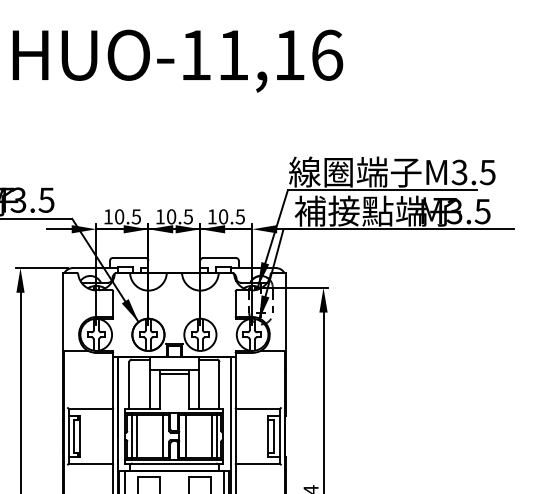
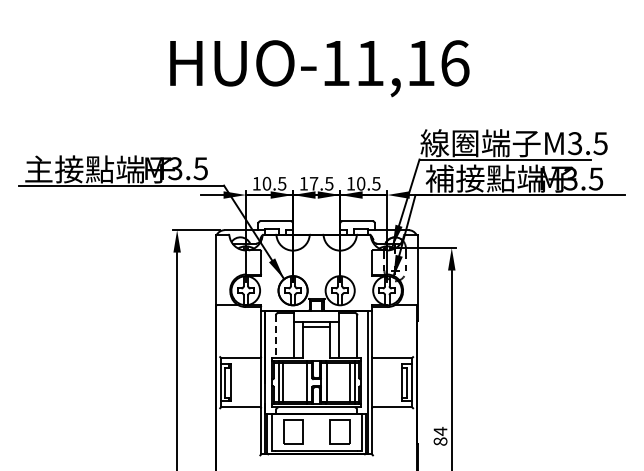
text: (177, 60) -> (319, 68), moved
text: (172, 216) -> (314, 183), 10.5 -> 17.5
line: (129, 386) -> (275, 337), solid -> dashed

